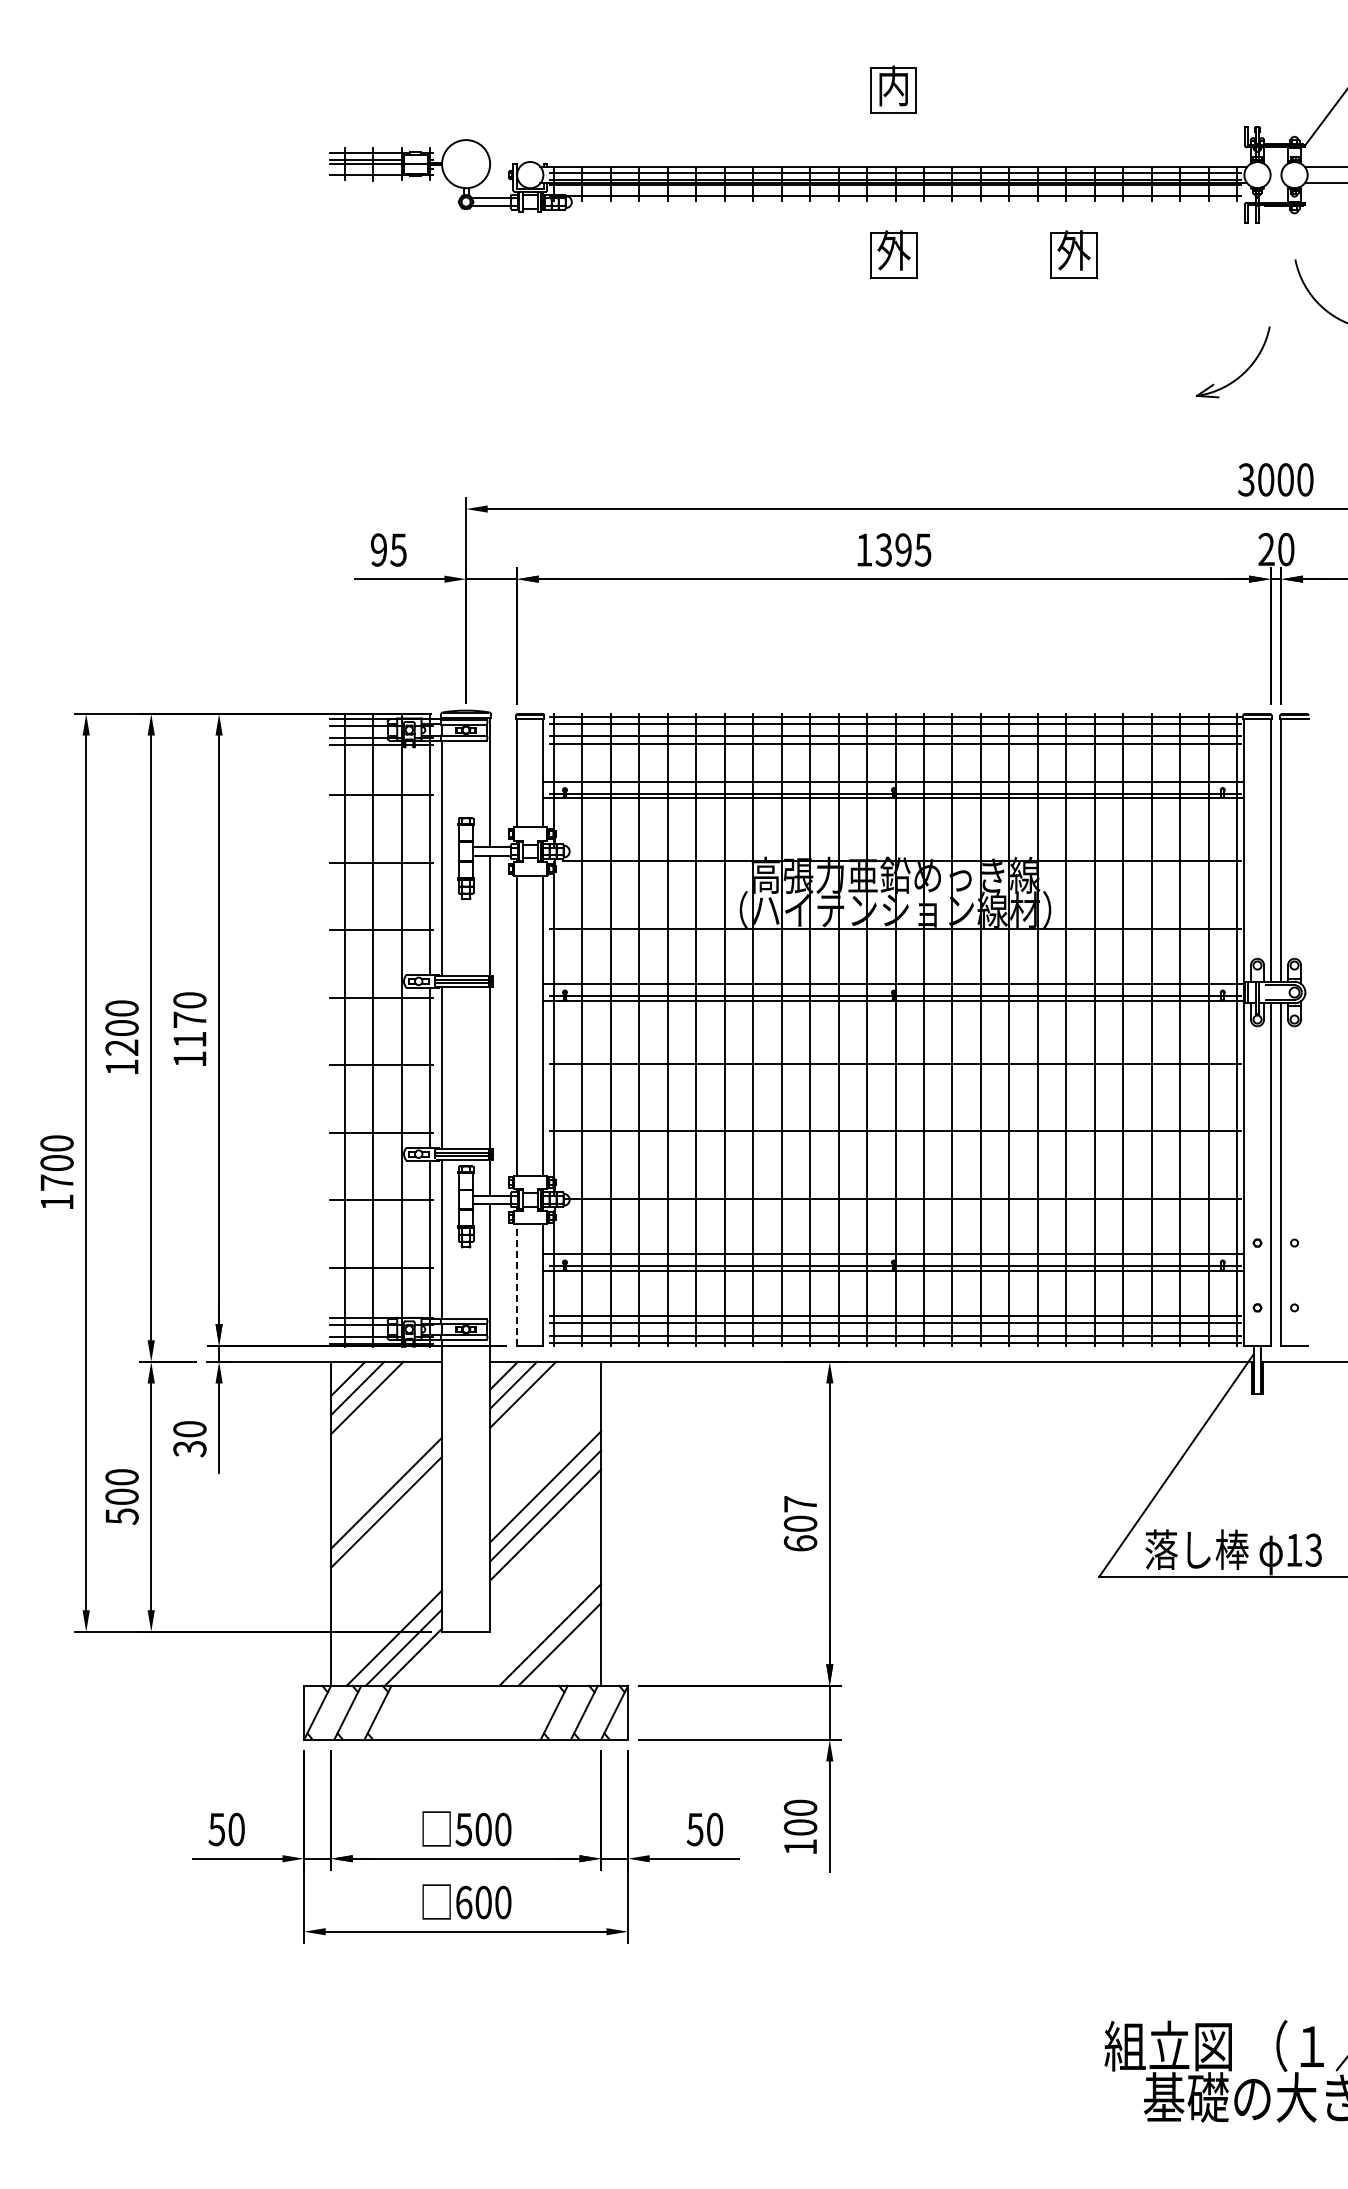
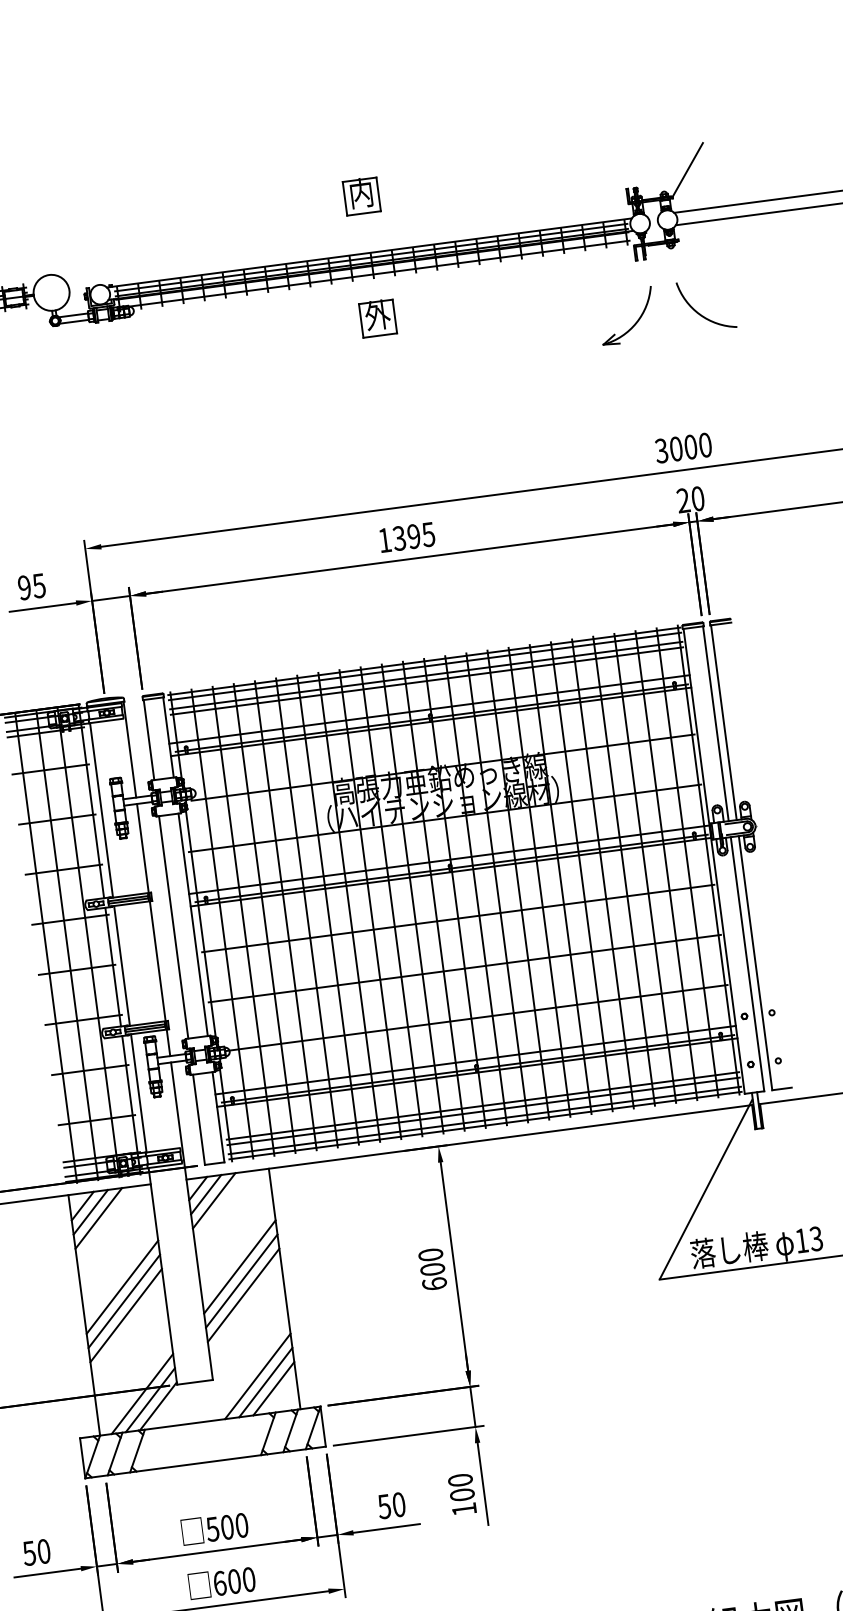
part: (1073, 254) -> (511, 300), removed
part: (1239, 375) -> (633, 325), moved
line: (517, 1284) -> (199, 1119), dashed -> solid
text: (800, 1504) -> (430, 1255), 607 -> 600
line: (386, 1530) -> (126, 1314), added
line: (569, 1653) -> (273, 1388), added

